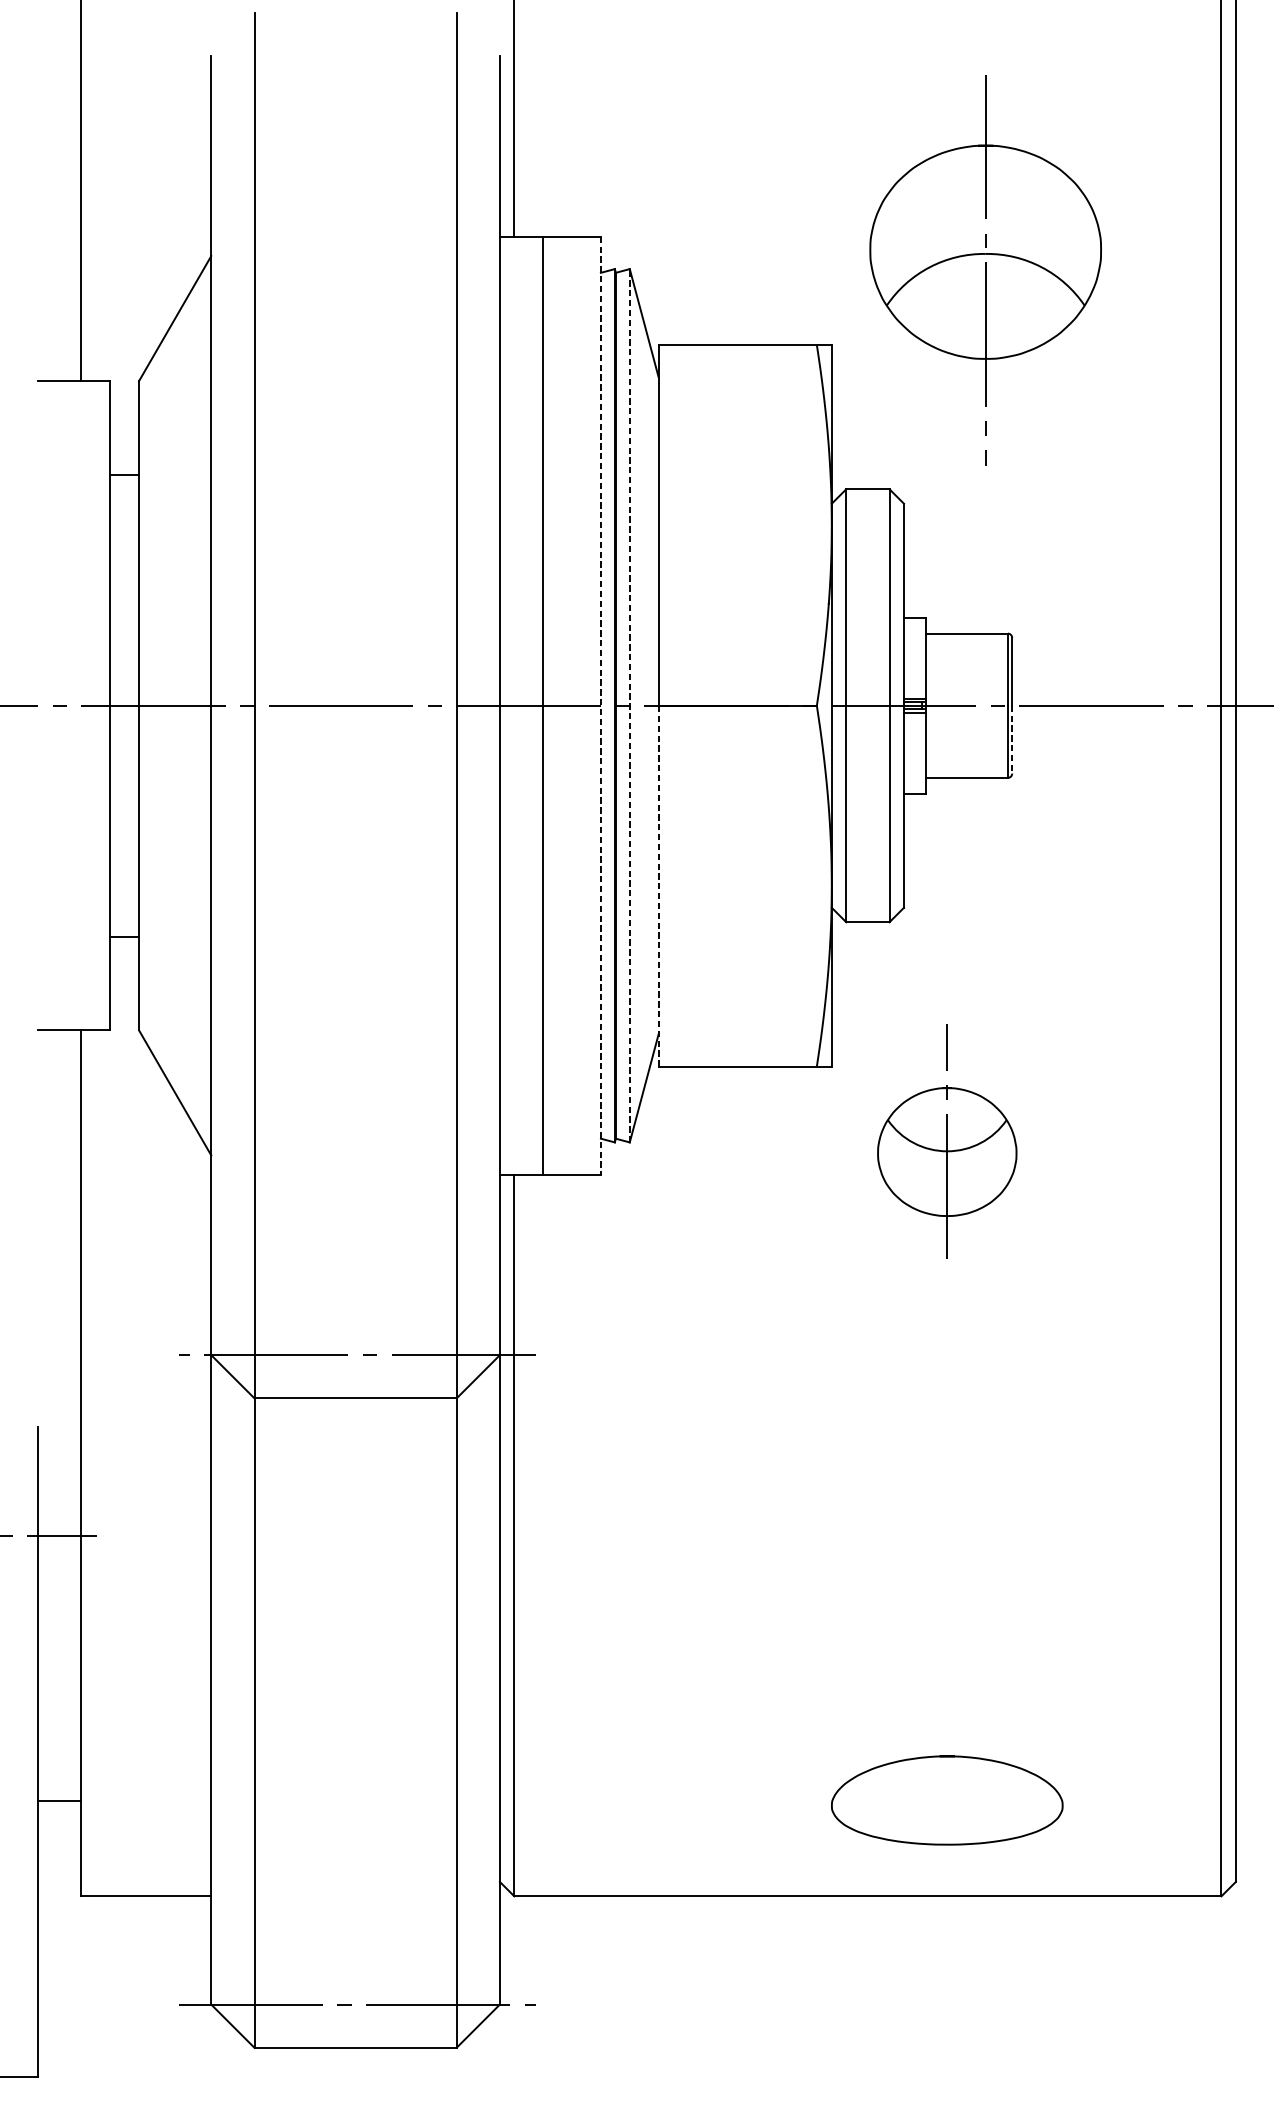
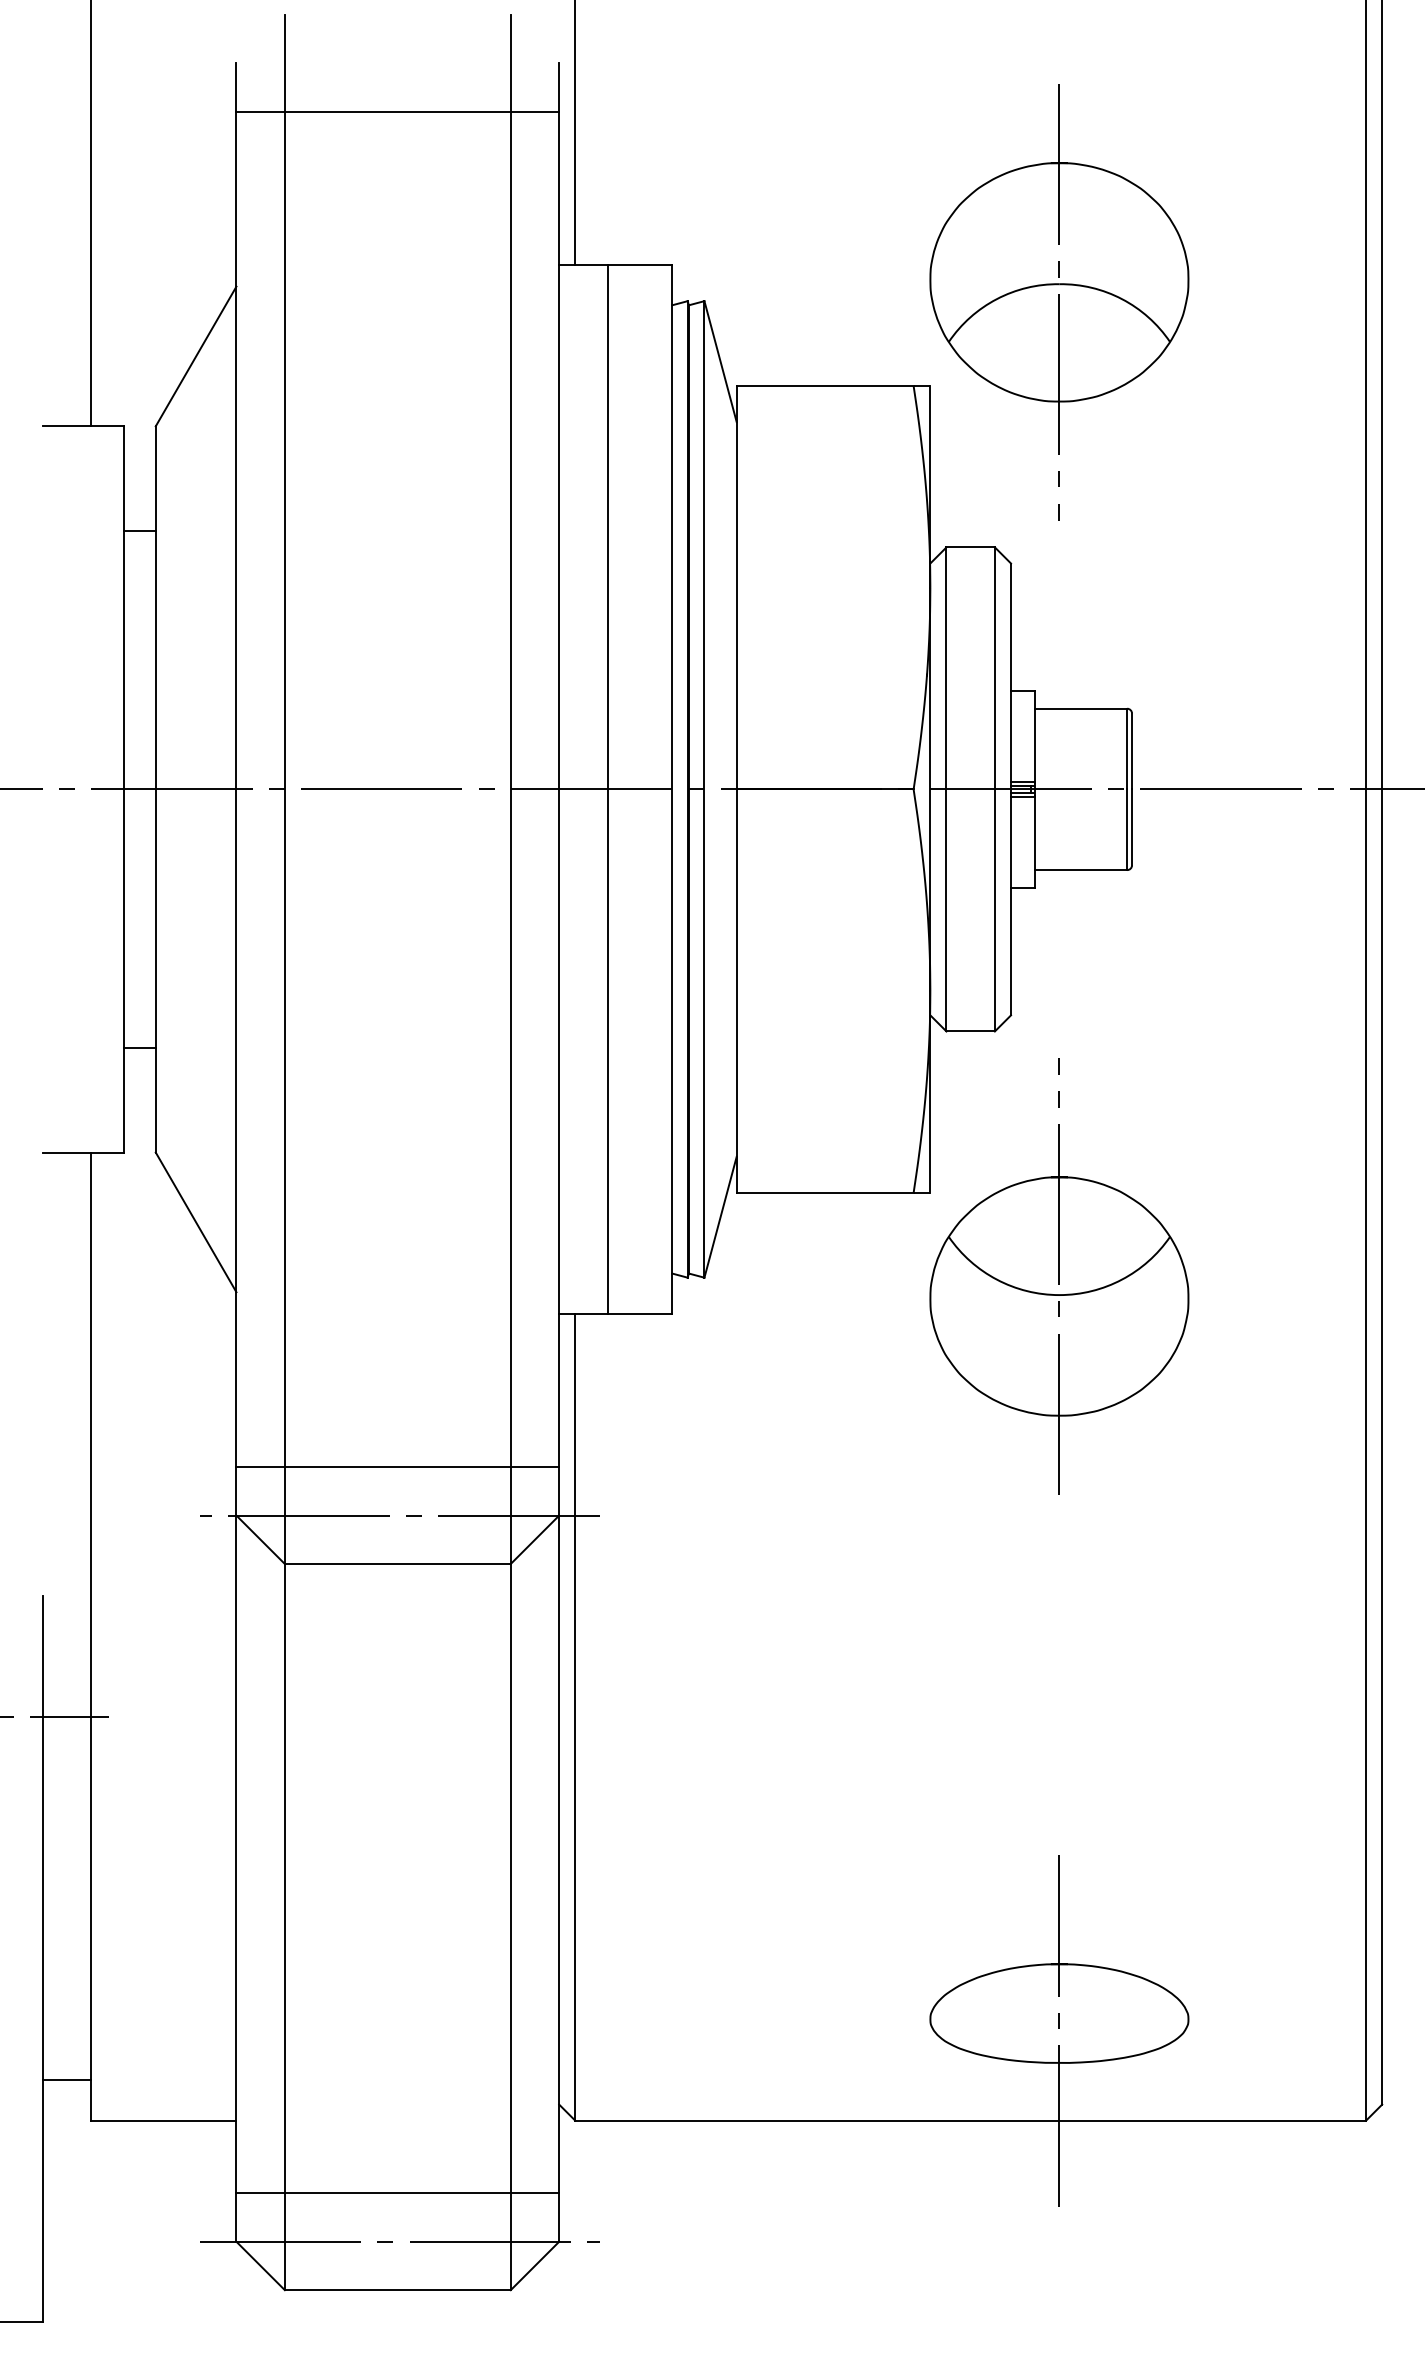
line: (355, 99) -> (397, 111), added
part: (985, 270) -> (1059, 302), moved
line: (629, 704) -> (704, 788), dashed -> solid
line: (601, 705) -> (672, 789), dashed -> solid
line: (1012, 739) -> (1132, 827), dashed -> solid
line: (658, 886) -> (736, 991), dashed -> solid
part: (947, 1141) -> (1059, 1276), size x1.67
line: (355, 1312) -> (397, 1467), added
line: (59, 1801) -> (66, 2080), moved
line: (947, 1815) -> (1059, 2030), added
line: (355, 1961) -> (397, 2193), added

